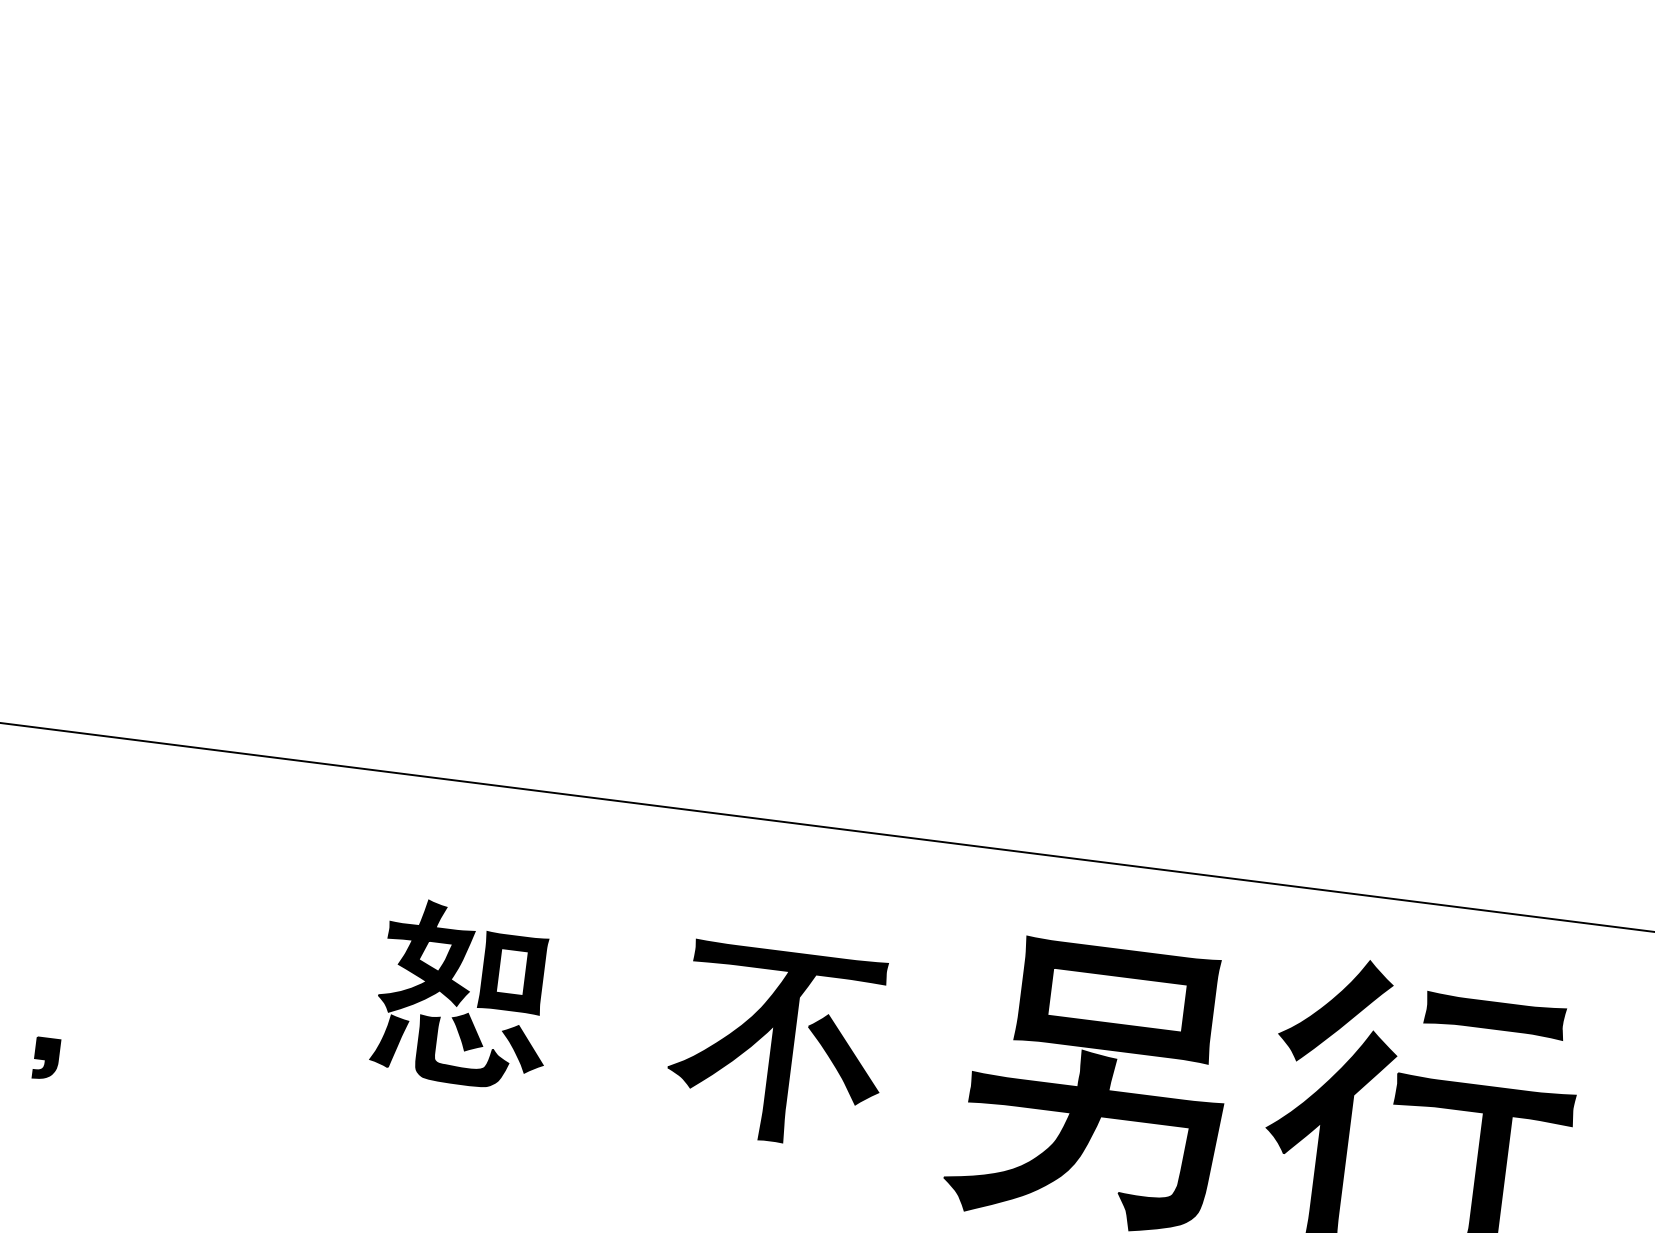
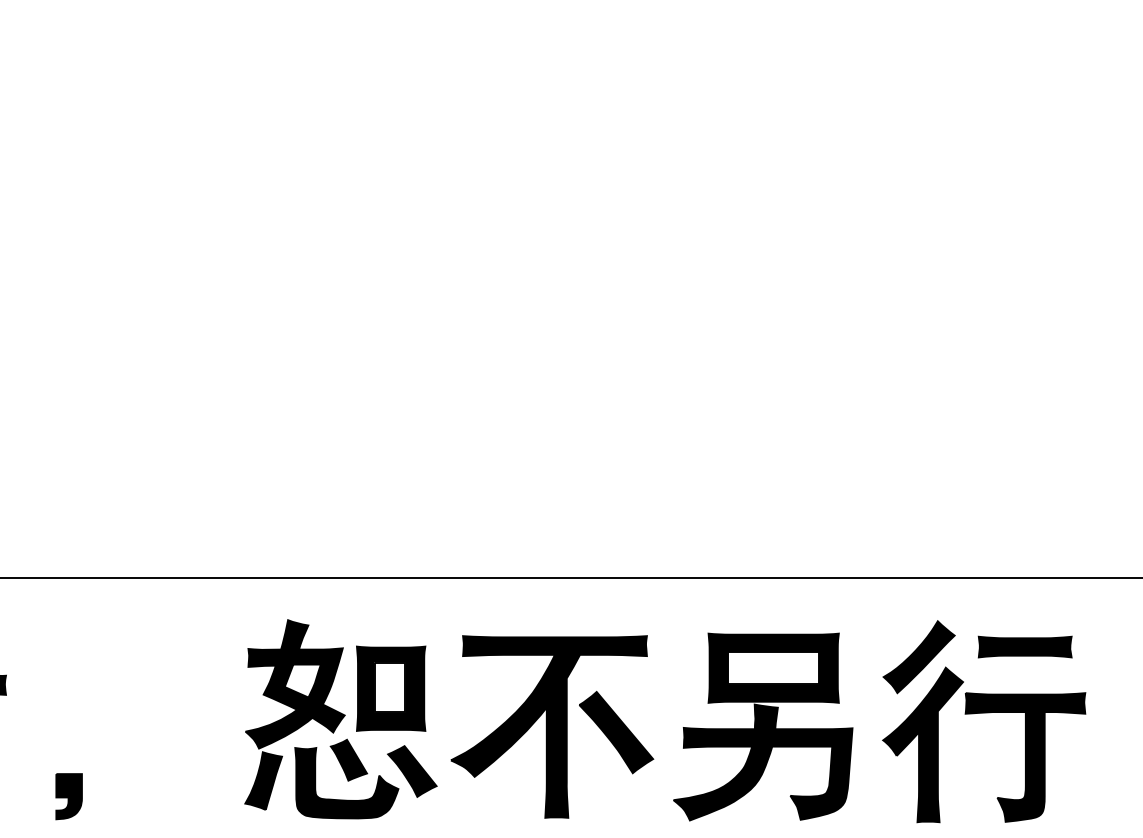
part: (464, 994) -> (340, 719), size x1.67
part: (777, 1045) -> (552, 726), size x1.43
part: (45, 1058) -> (68, 796), size x1.67

